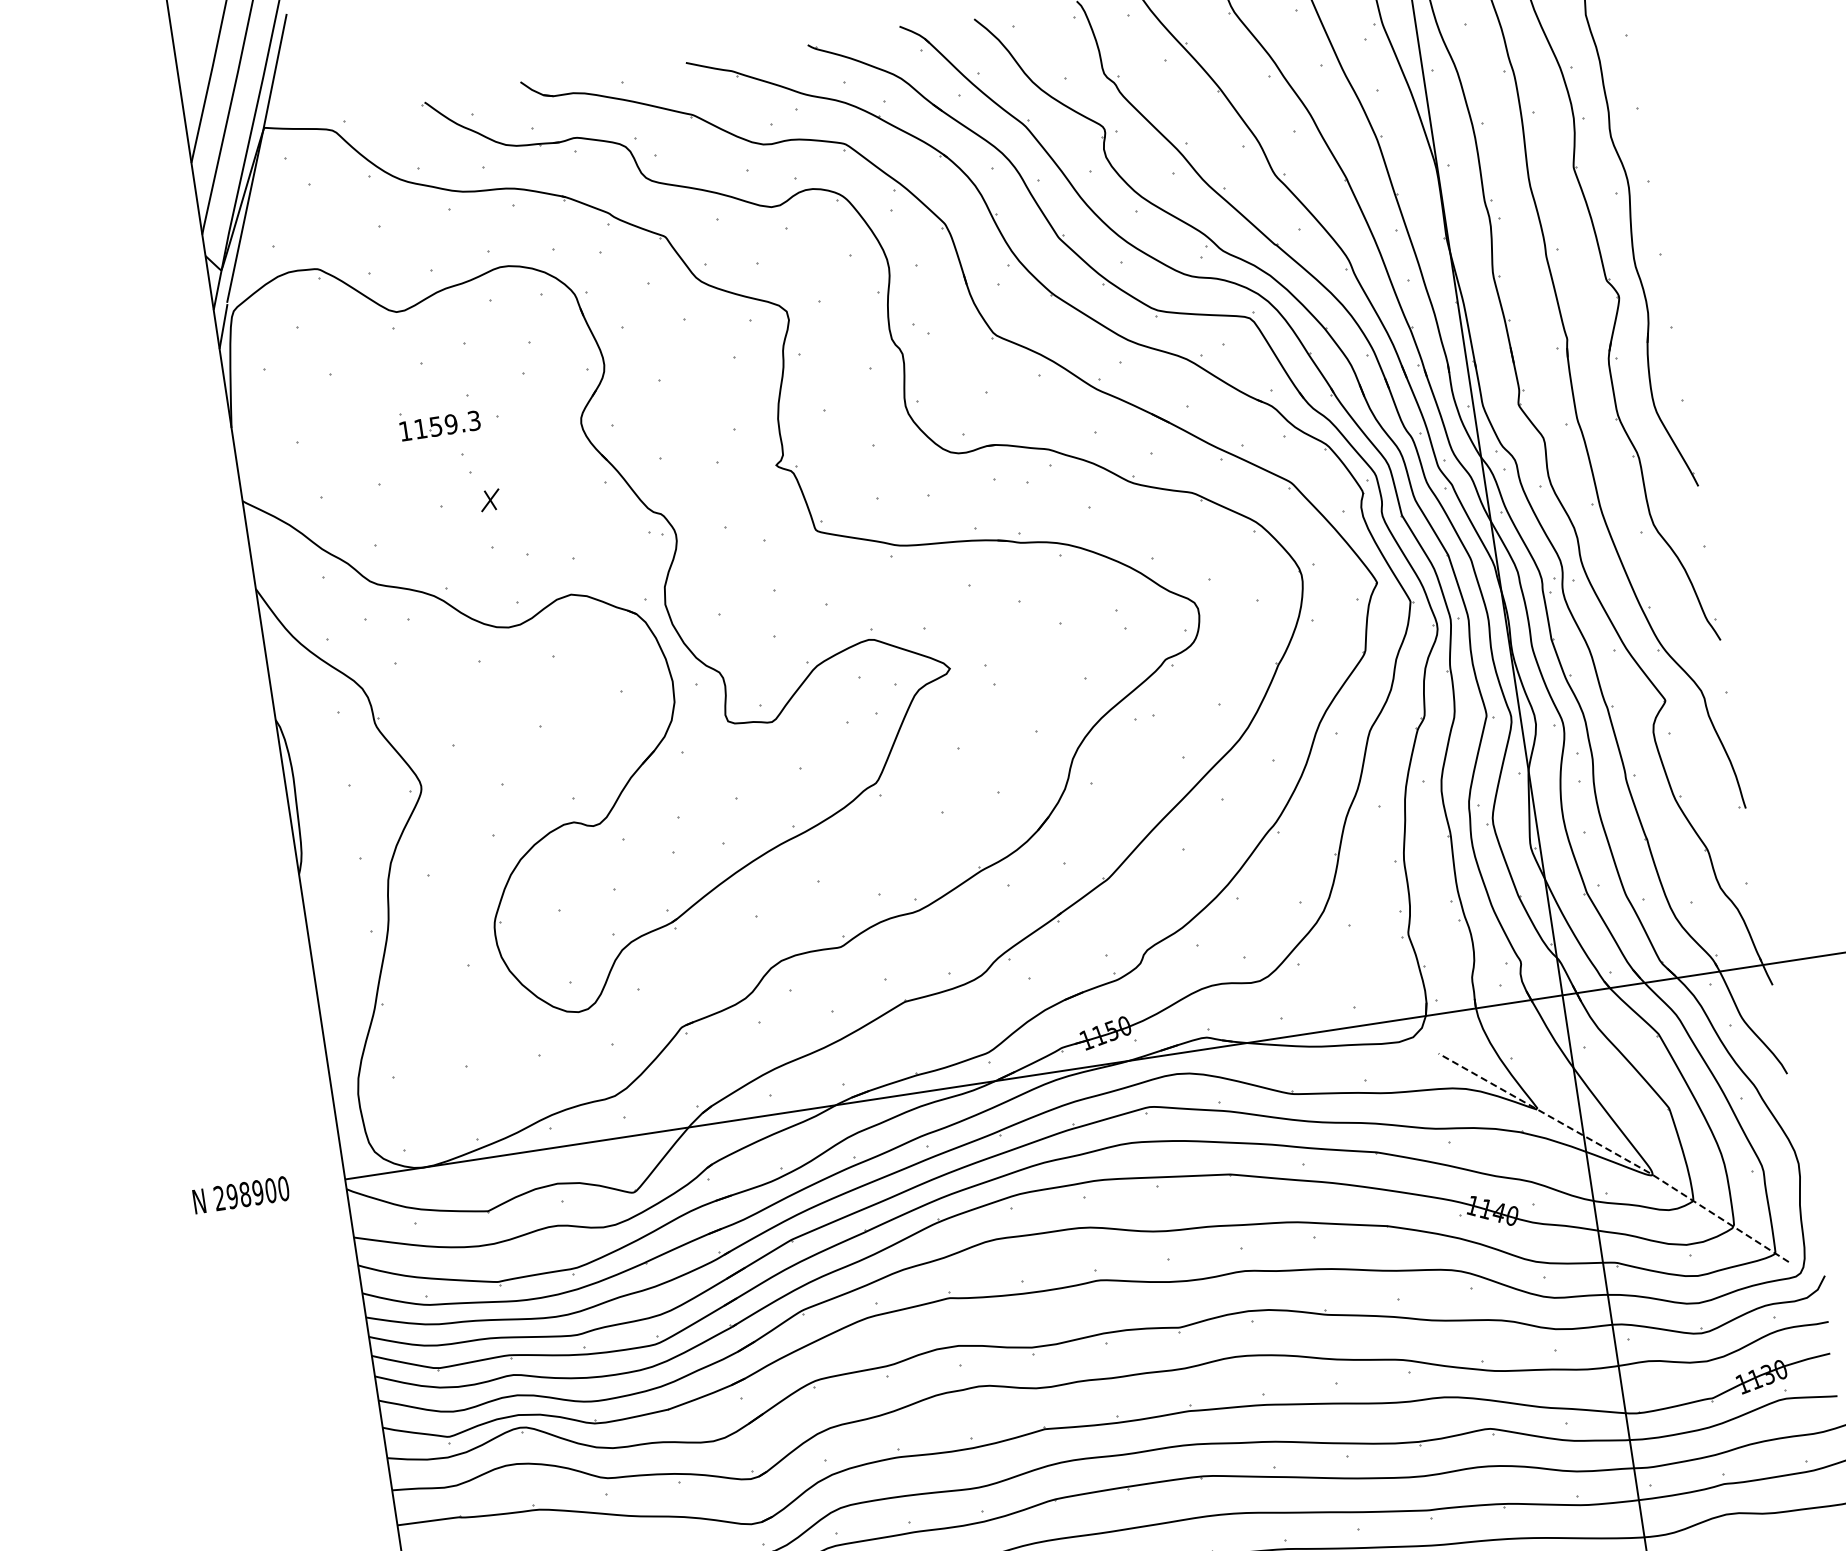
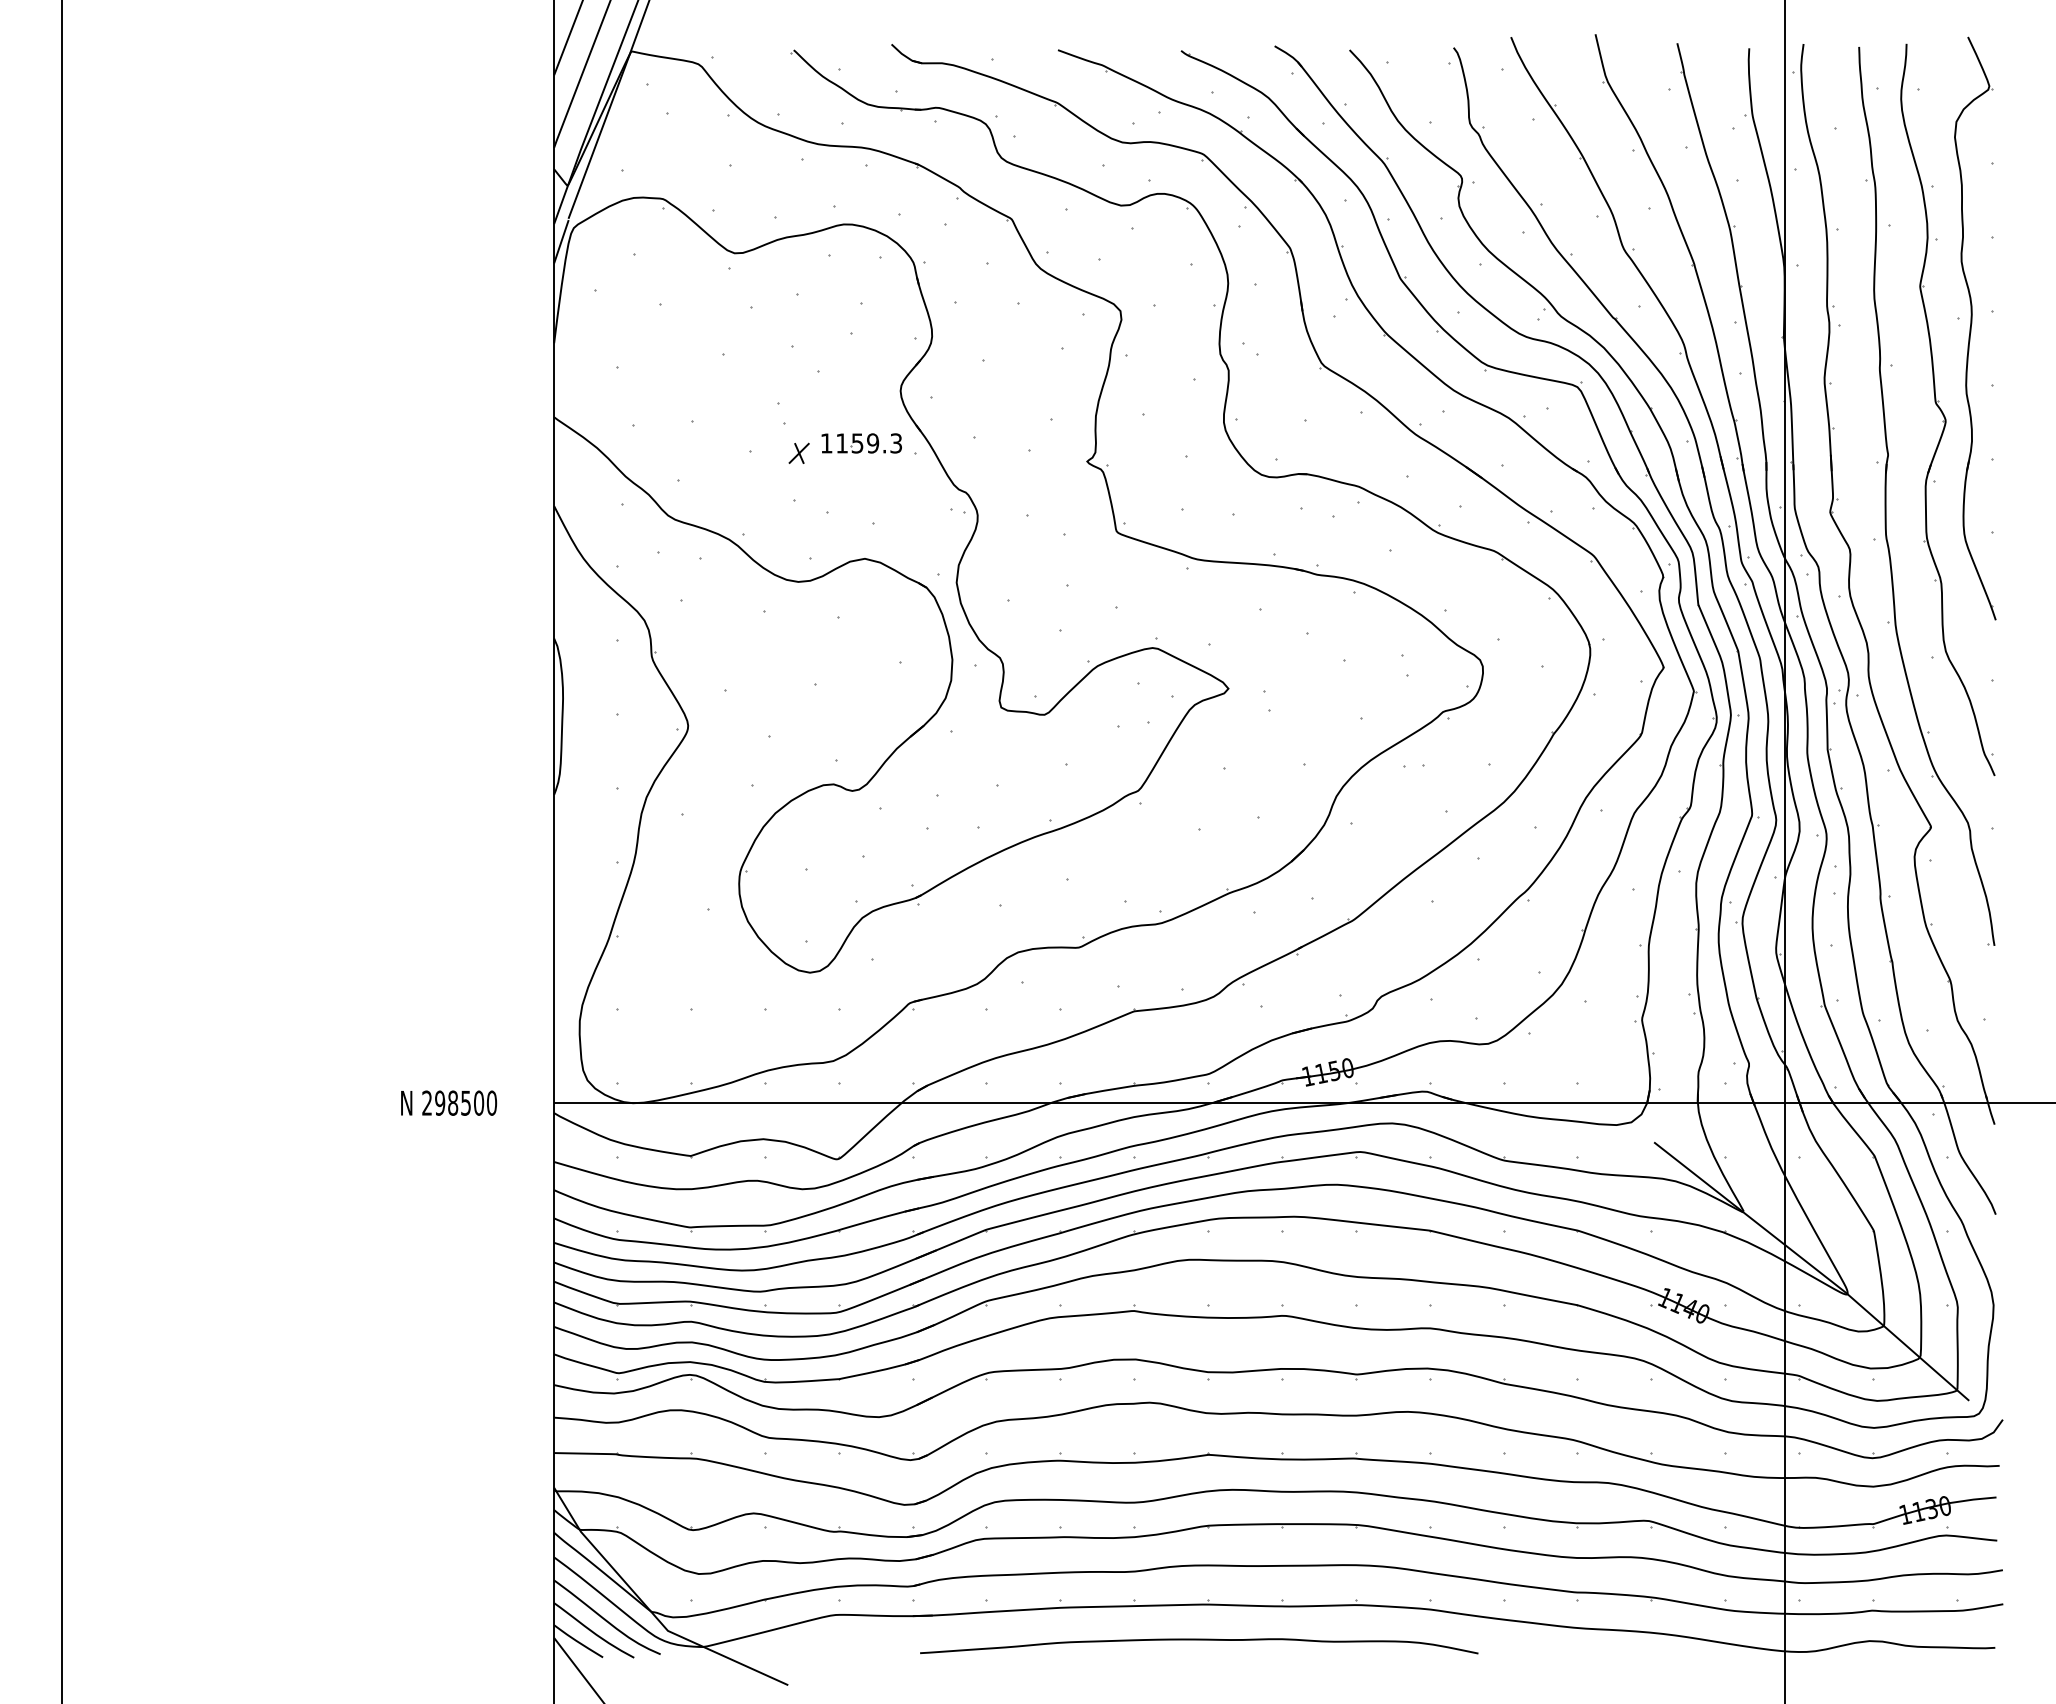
part: (439, 426) -> (861, 443), moved
line: (1616, 1154) -> (1814, 1268), dashed -> solid
text: (258, 1191) -> (466, 1102), 298900 -> 298500

